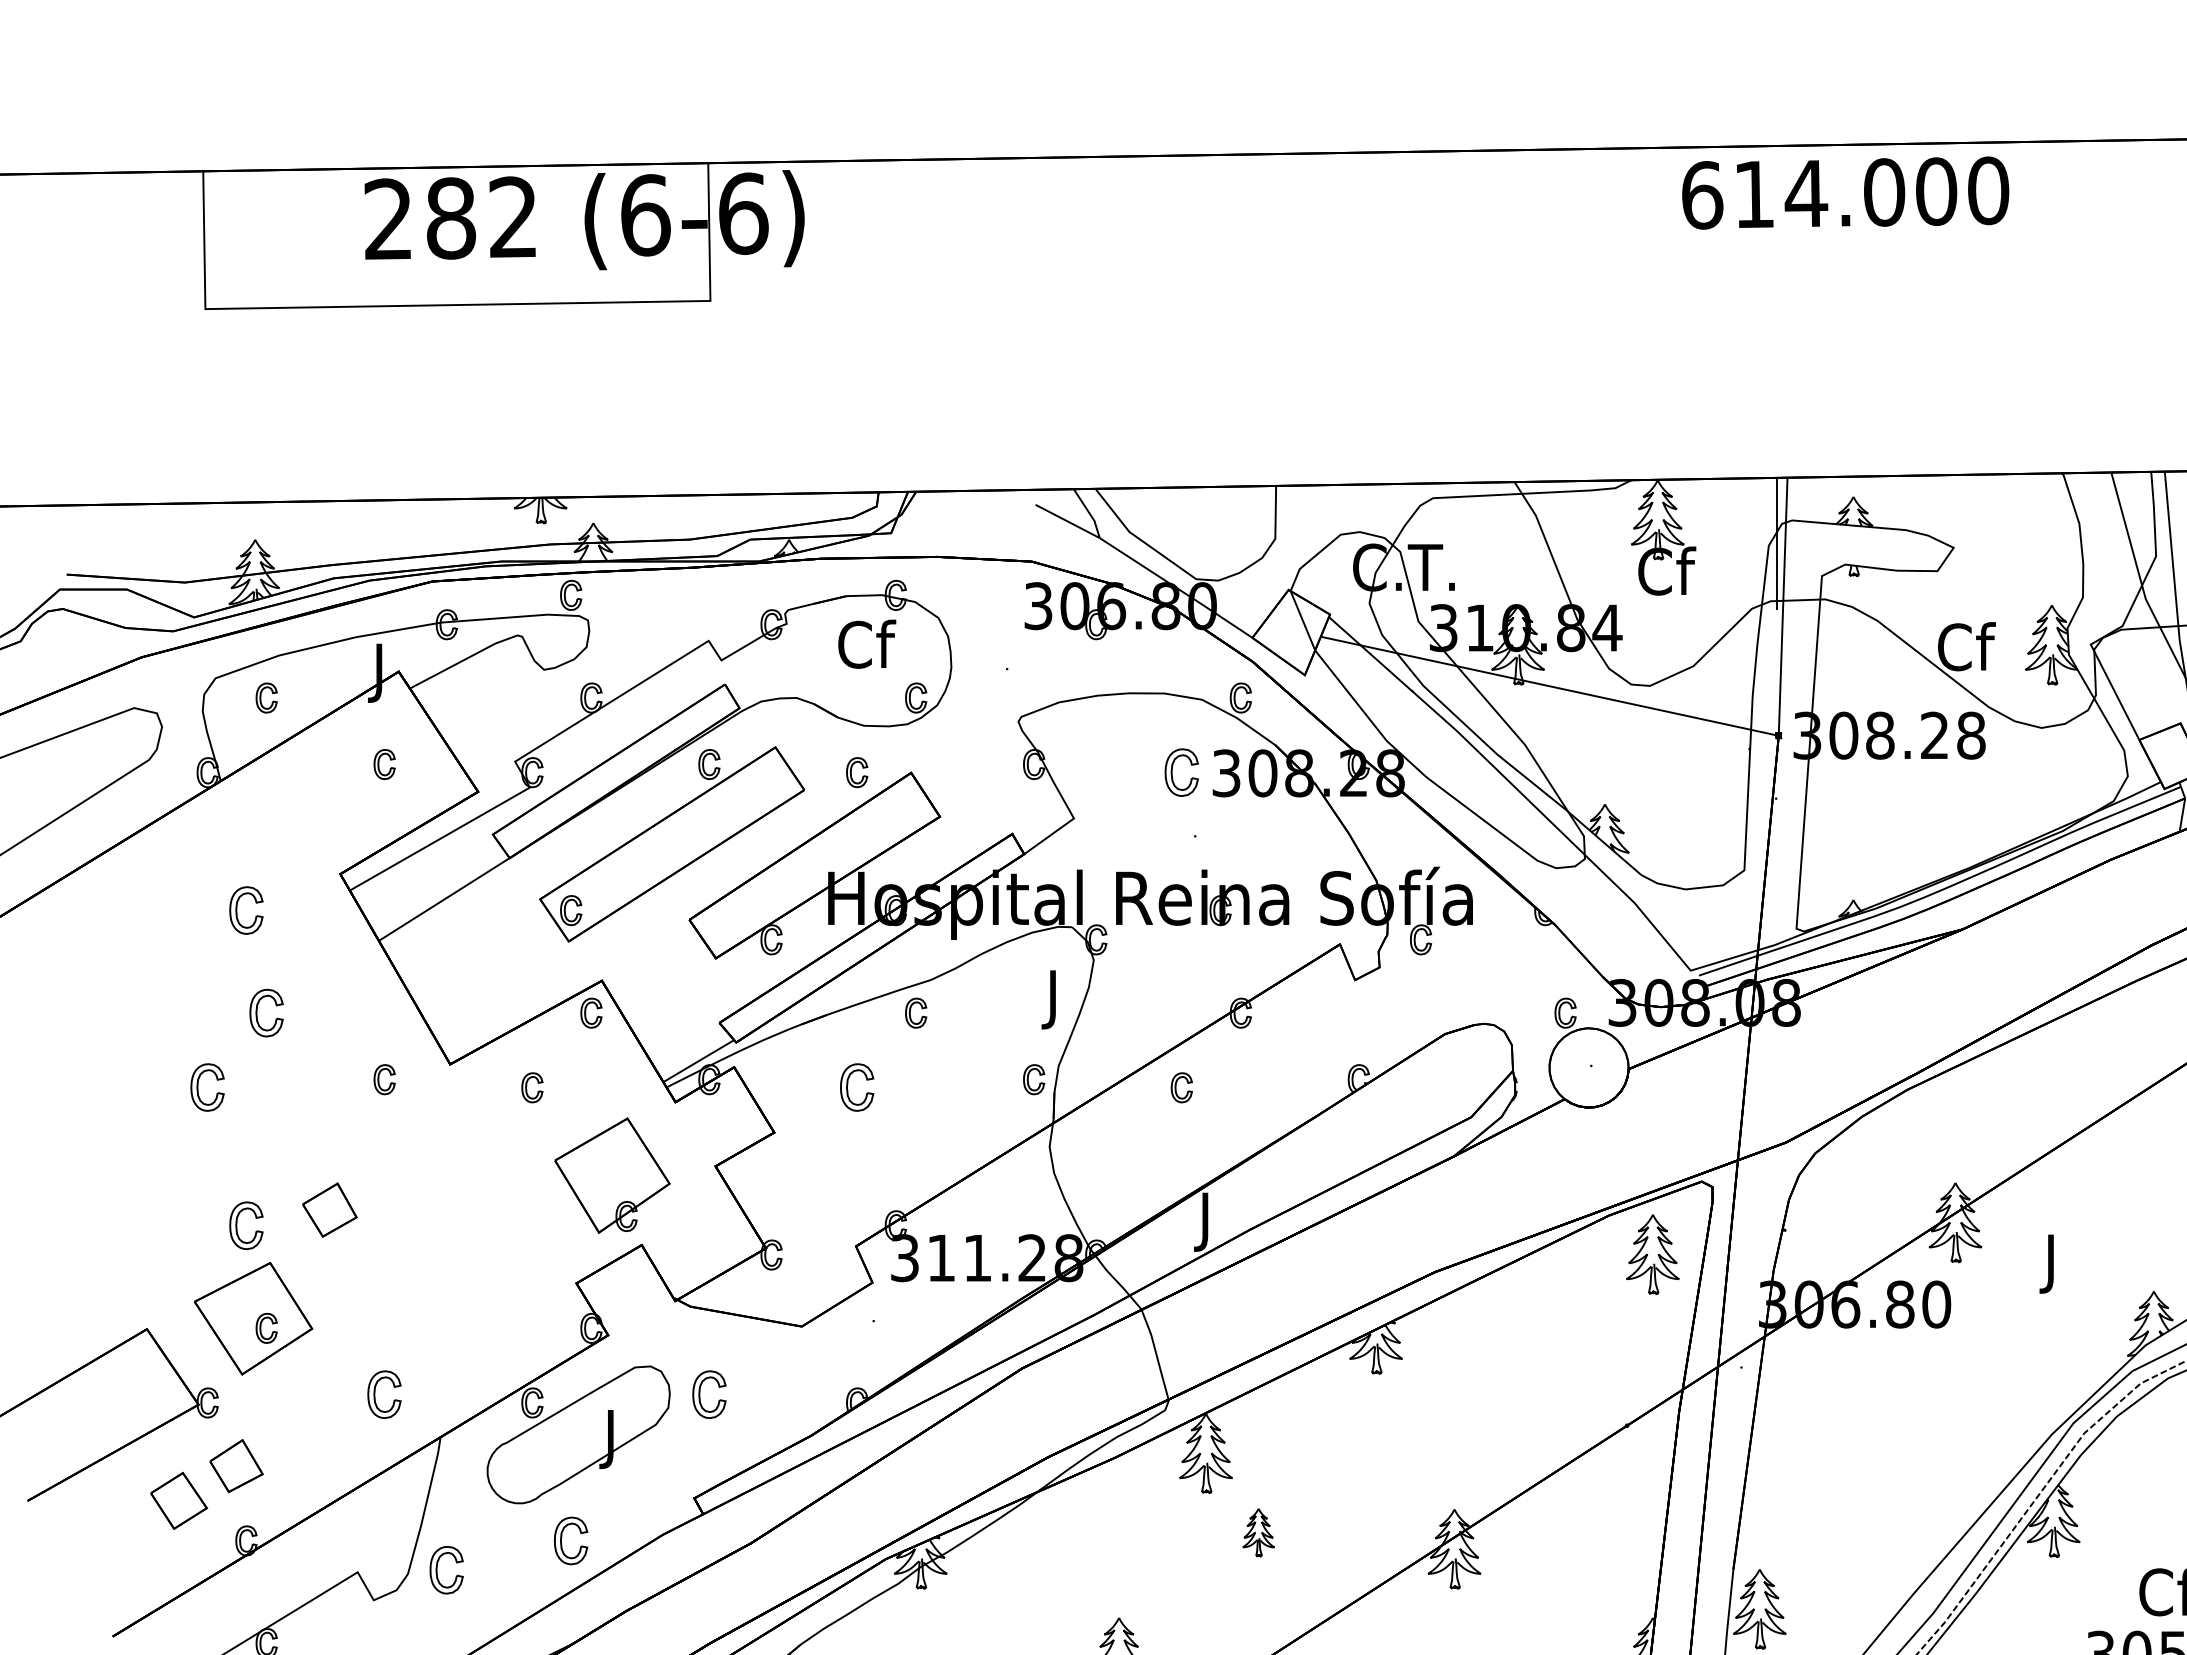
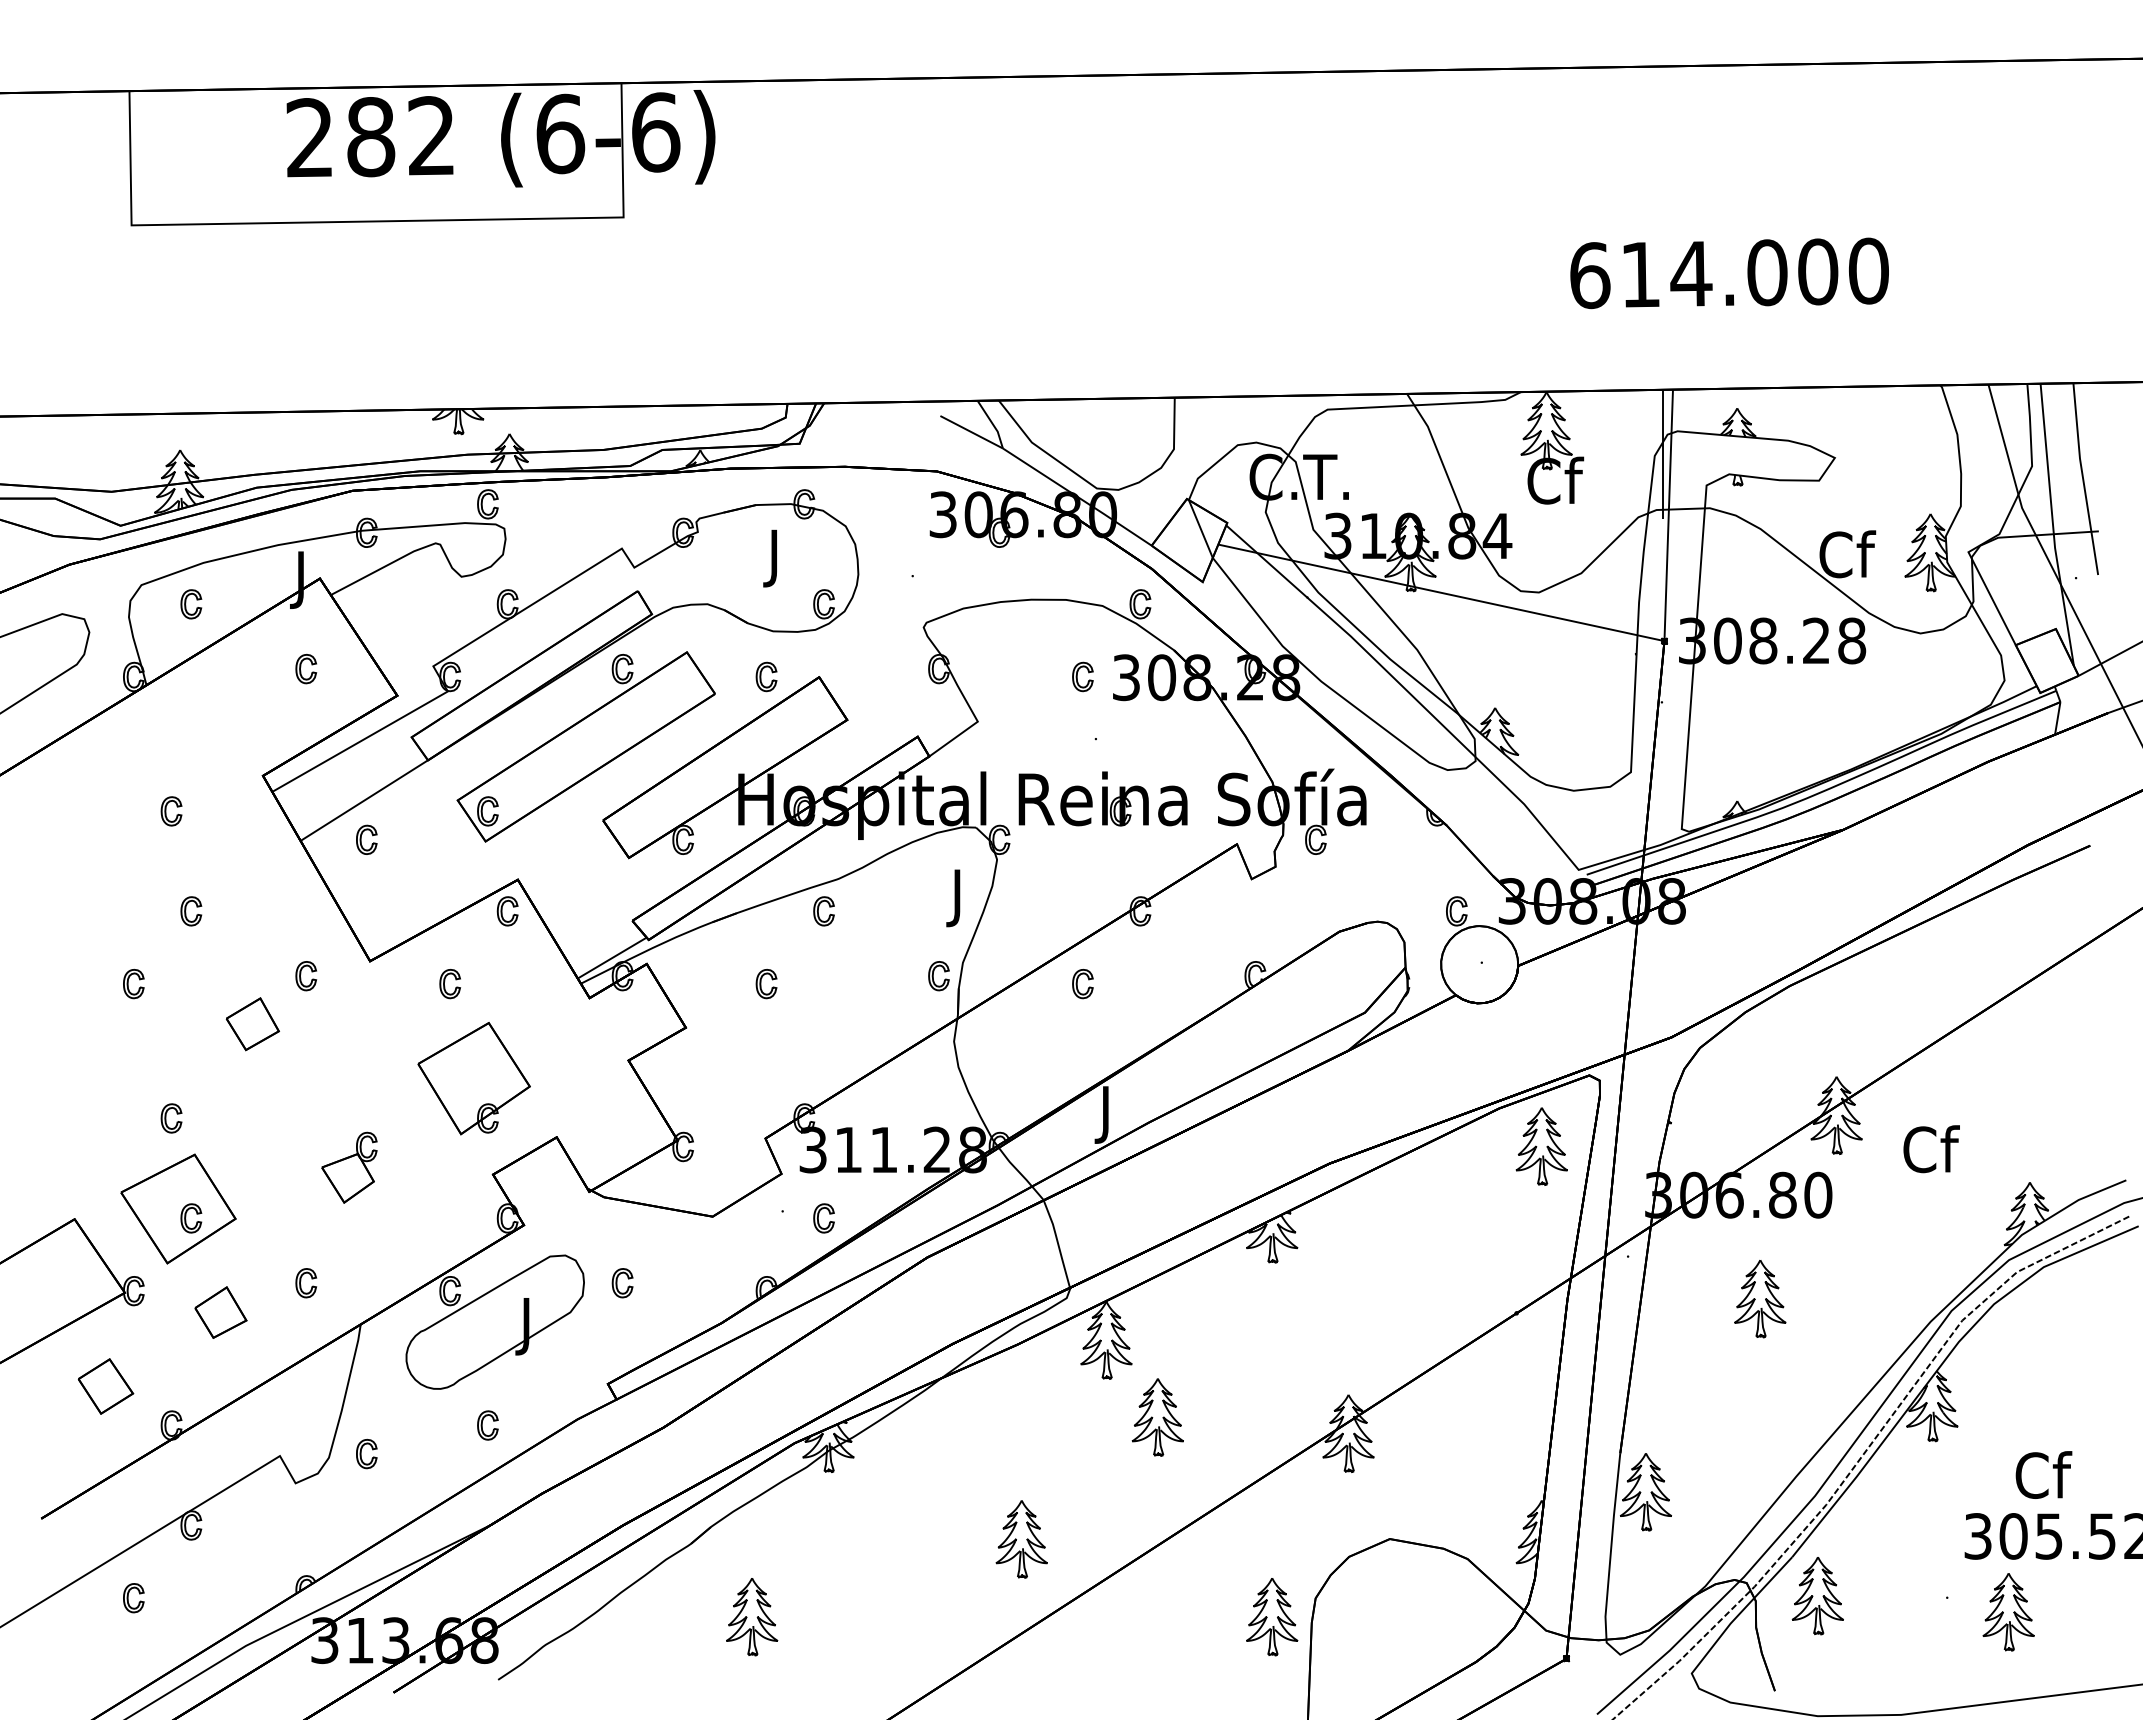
text: (1845, 193) -> (1729, 273), moved
text: (867, 649) -> (776, 557), Cf -> J
part: (1181, 772) -> (1082, 676), size x0.62
part: (246, 910) -> (171, 811), size x0.62
part: (446, 939) -> (366, 839), added
part: (266, 1013) -> (191, 911), size x0.62
part: (207, 1088) -> (133, 984), size x0.62
part: (857, 1088) -> (766, 984), size x0.62
part: (611, 1175) -> (473, 1078), moved
part: (329, 1210) -> (252, 1024), moved
part: (246, 1225) -> (171, 1118), size x0.62
text: (2052, 1262) -> (1931, 1154), J -> Cf
part: (429, 1276) -> (349, 1167), added
part: (915, 1328) -> (823, 1218), added
part: (384, 1395) -> (306, 1283), size x0.62
part: (709, 1395) -> (622, 1283), size x0.62
part: (1877, 1411) -> (1760, 1299), added
part: (236, 1465) -> (220, 1312), moved
part: (1258, 1532) -> (1157, 1417), size x1.67
part: (570, 1540) -> (487, 1425), size x0.62
part: (446, 1569) -> (366, 1453), size x0.62

